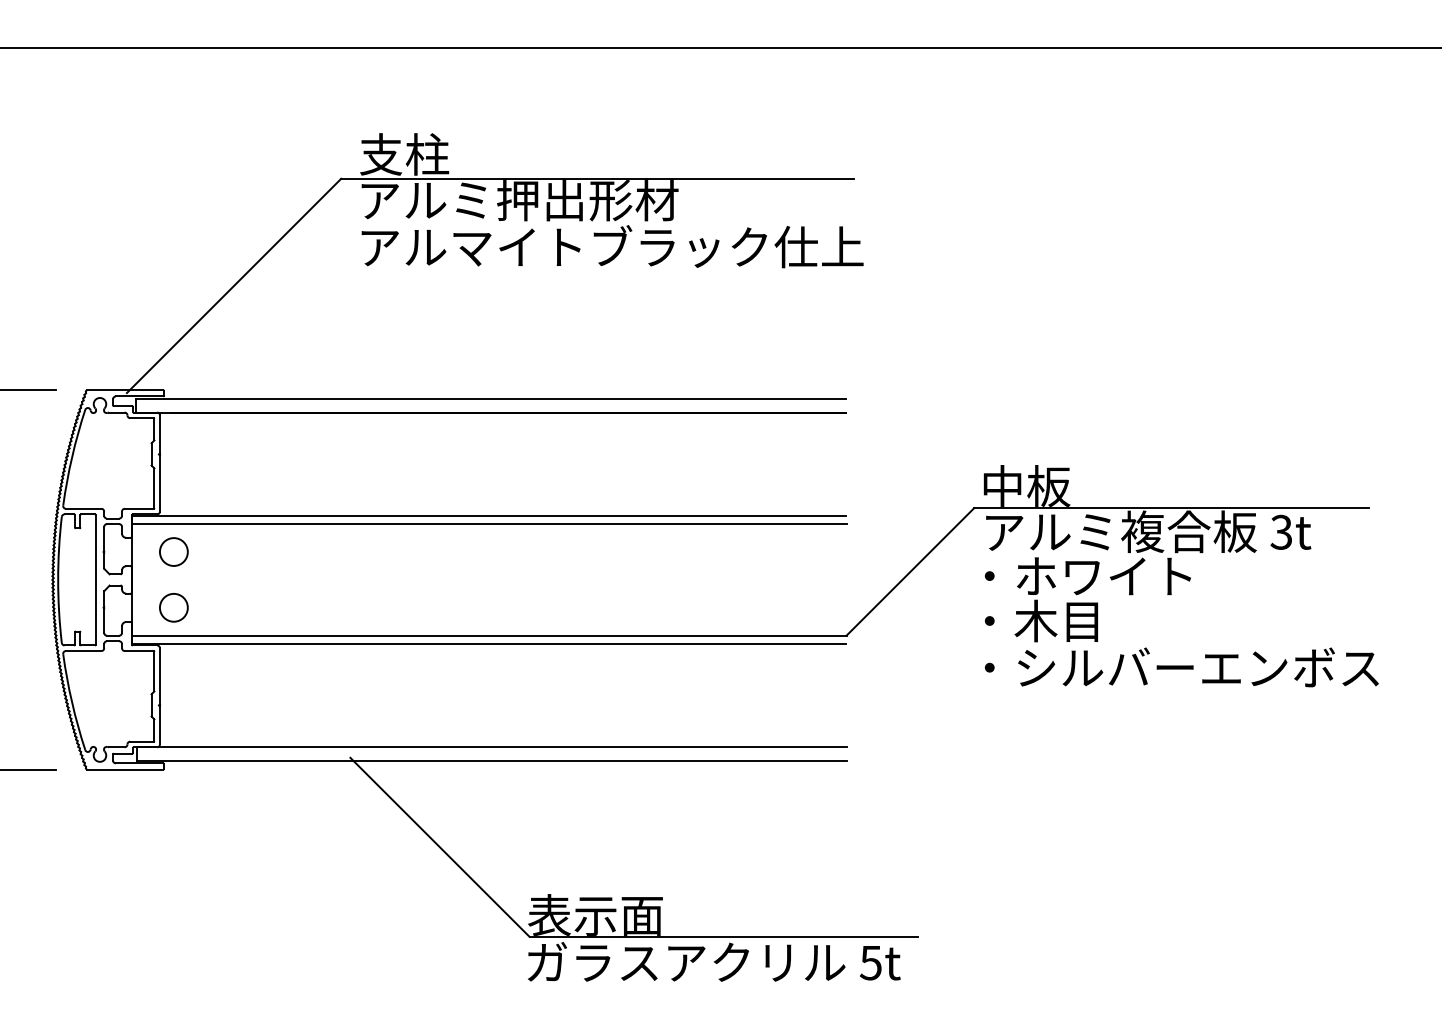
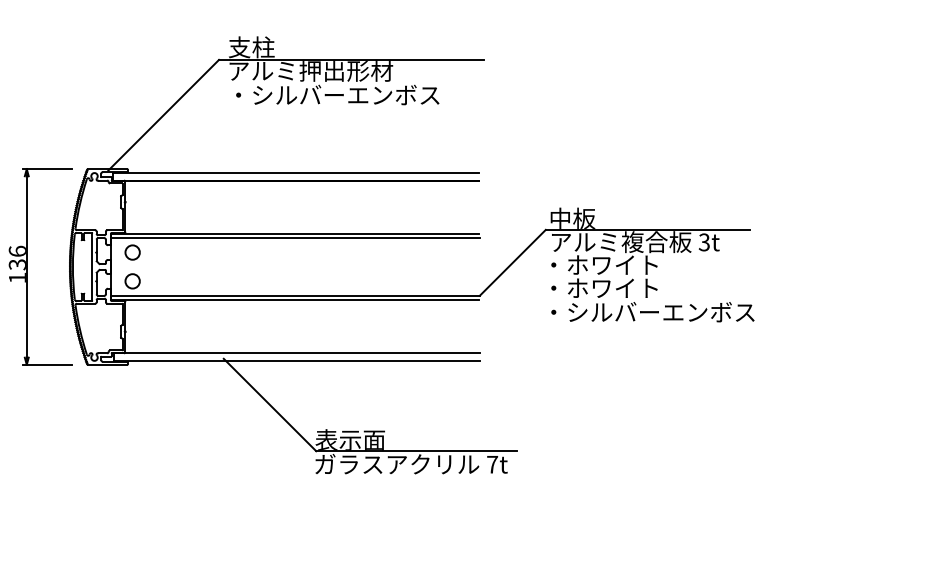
text: (611, 245) -> (358, 94), アルマイトブラック仕上 -> ・シルバーエンボス
text: (1101, 621) -> (611, 288), ・木目 -> ・ホワイト
text: (871, 962) -> (492, 464), 5t -> 7t

